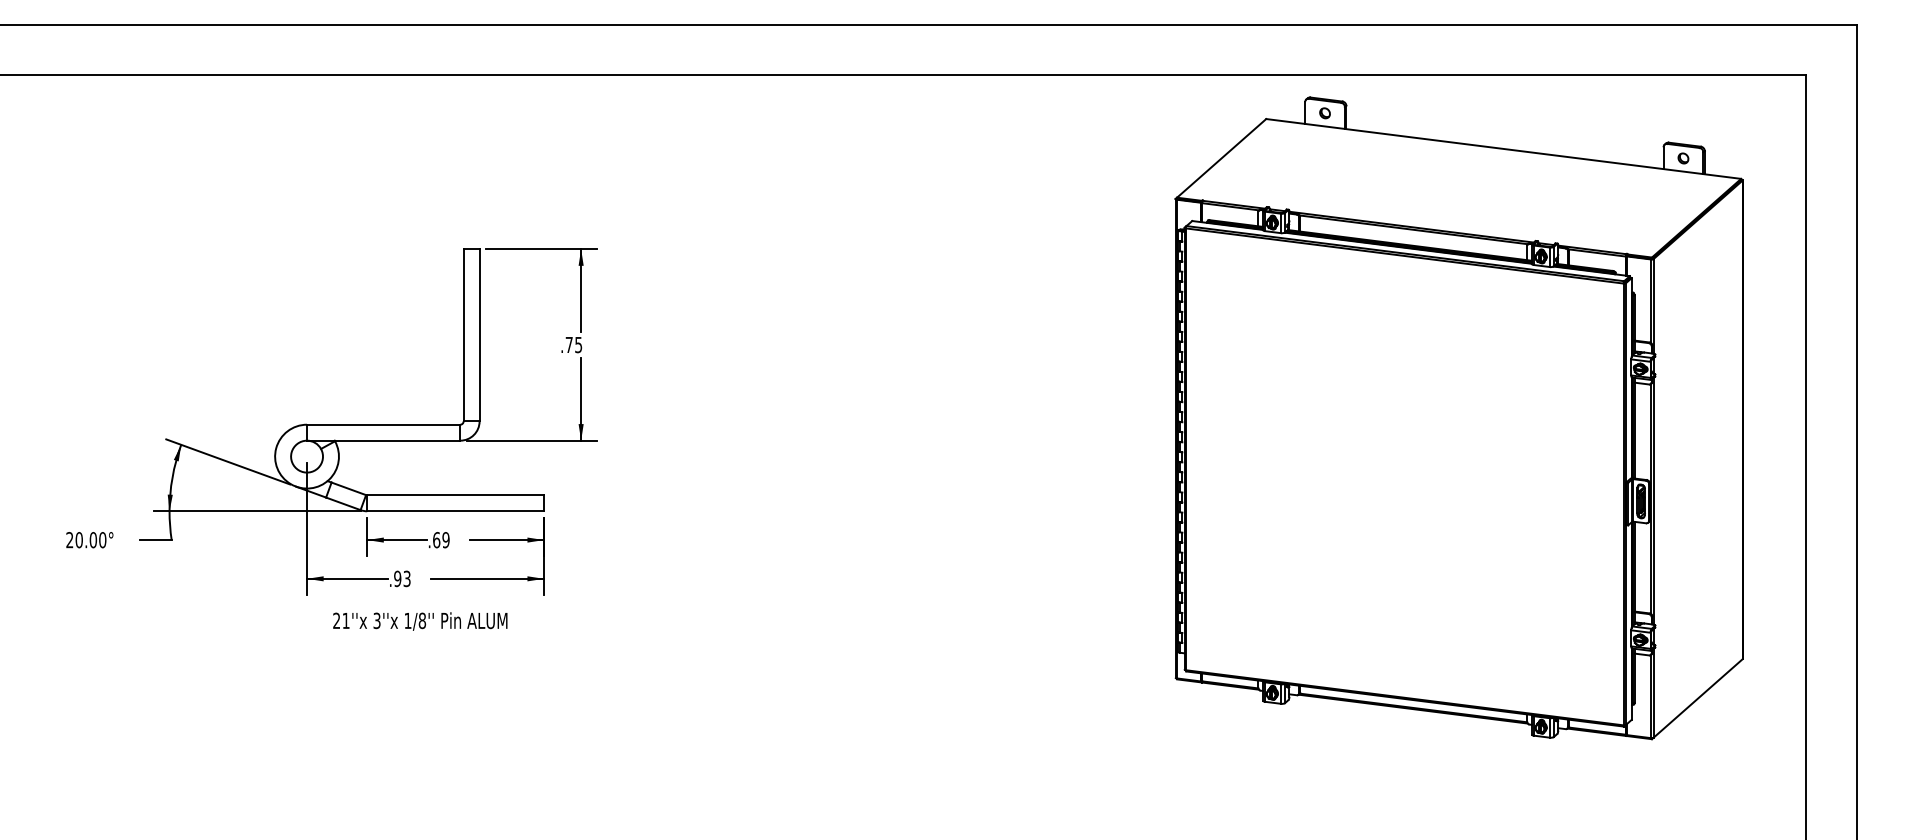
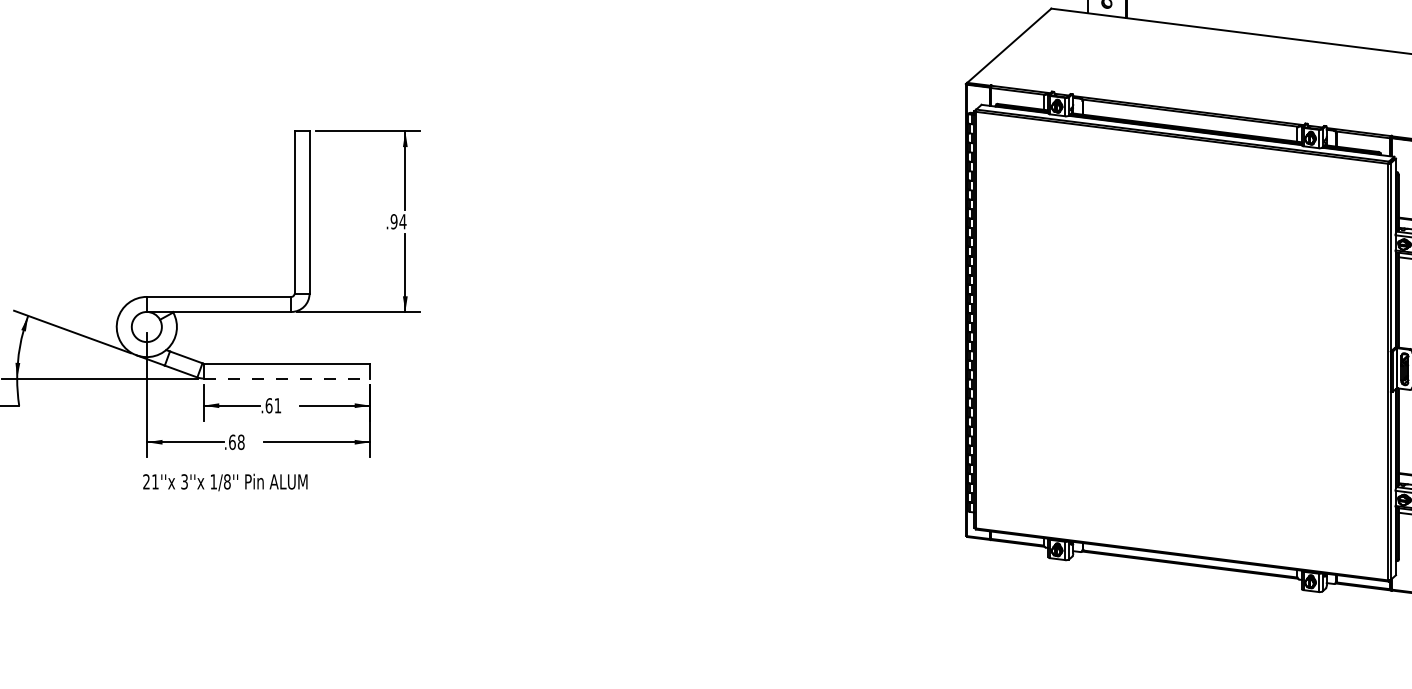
text: (573, 344) -> (398, 221), .75 -> .94
line: (456, 511) -> (287, 378), solid -> dashed
text: (445, 540) -> (277, 406), .69 -> .61
text: (402, 578) -> (236, 441), .93 -> .68
text: (420, 621) -> (225, 482), moved

